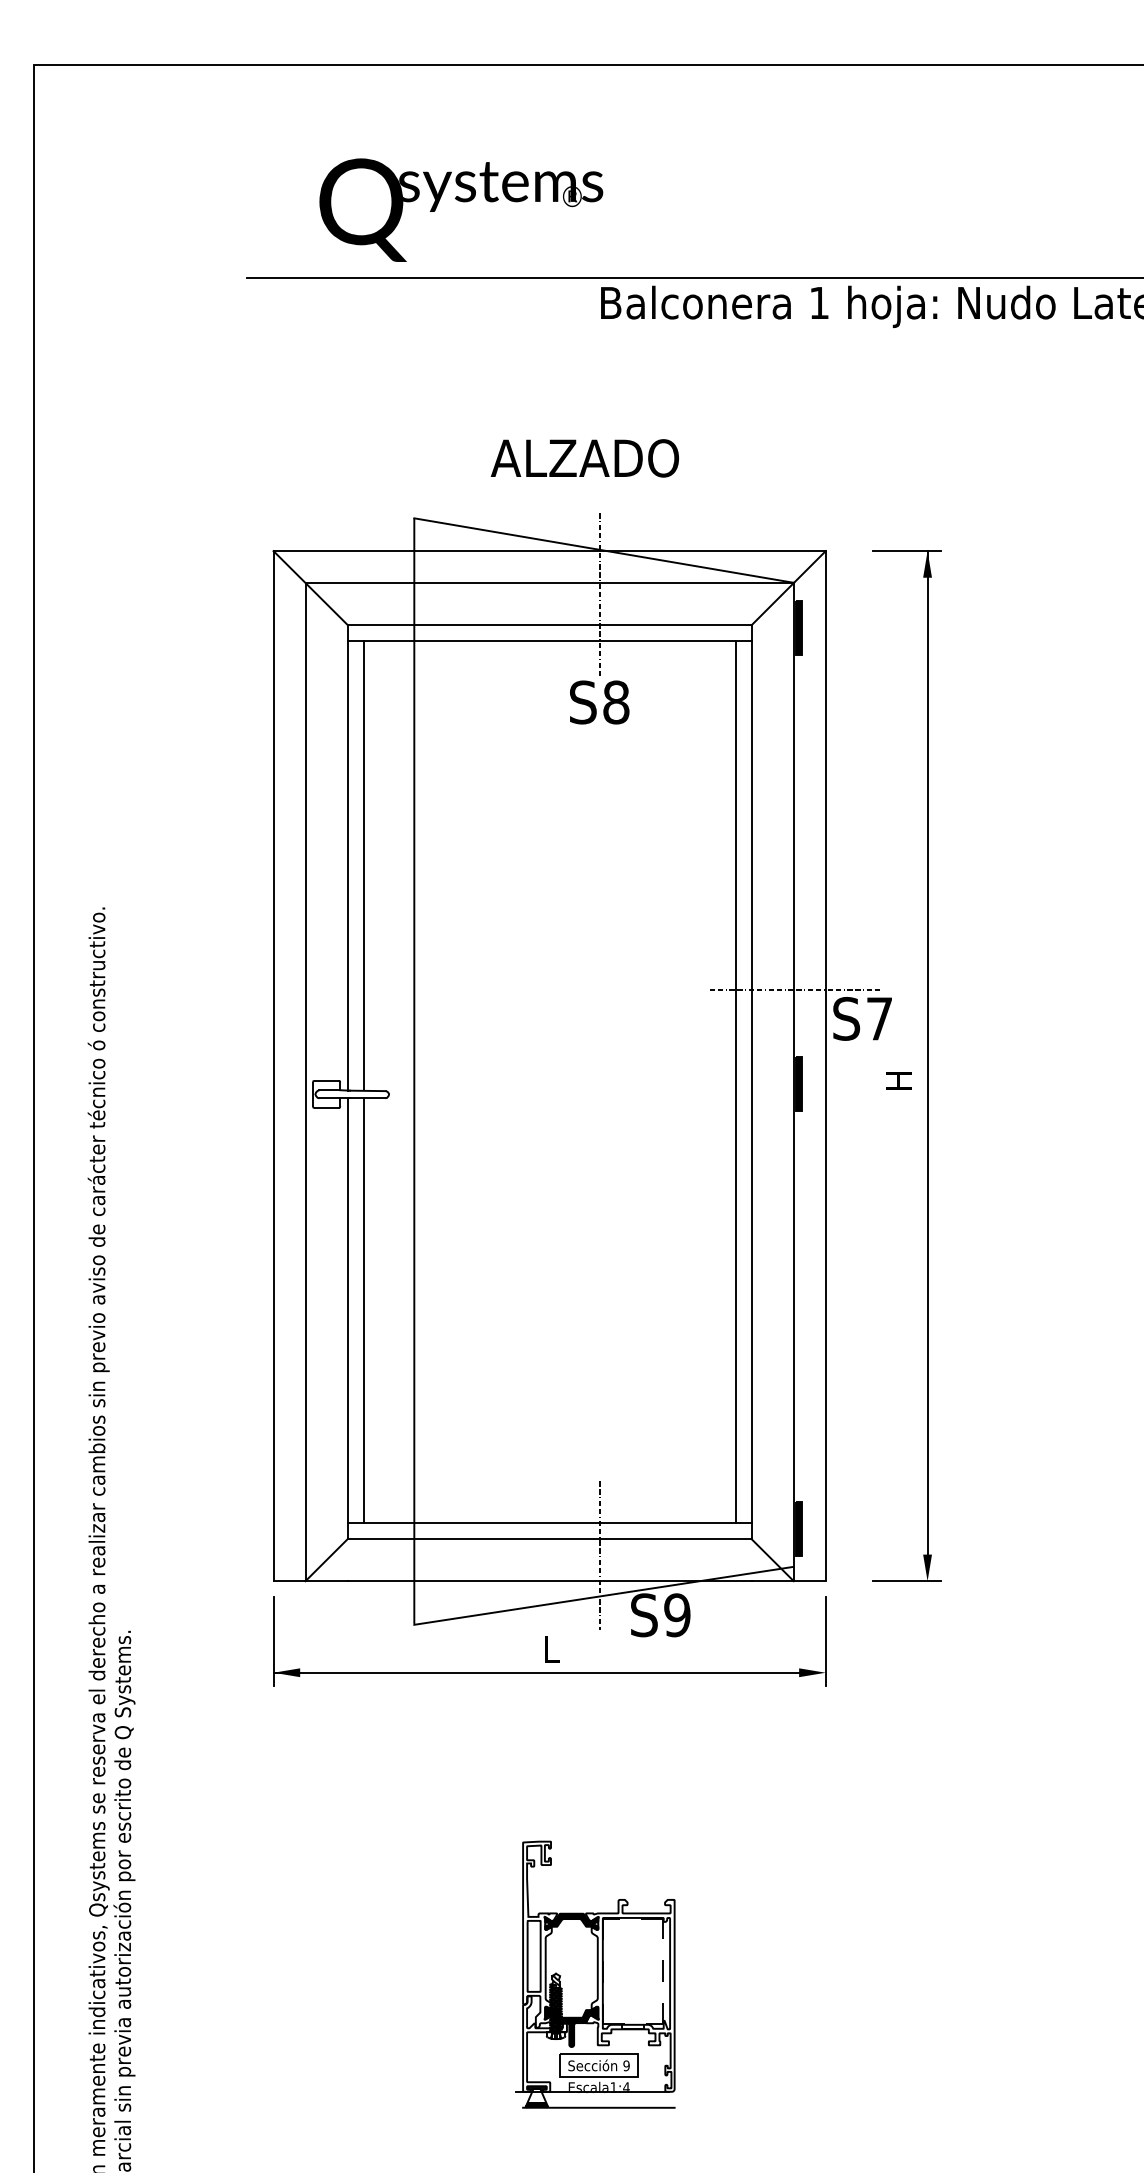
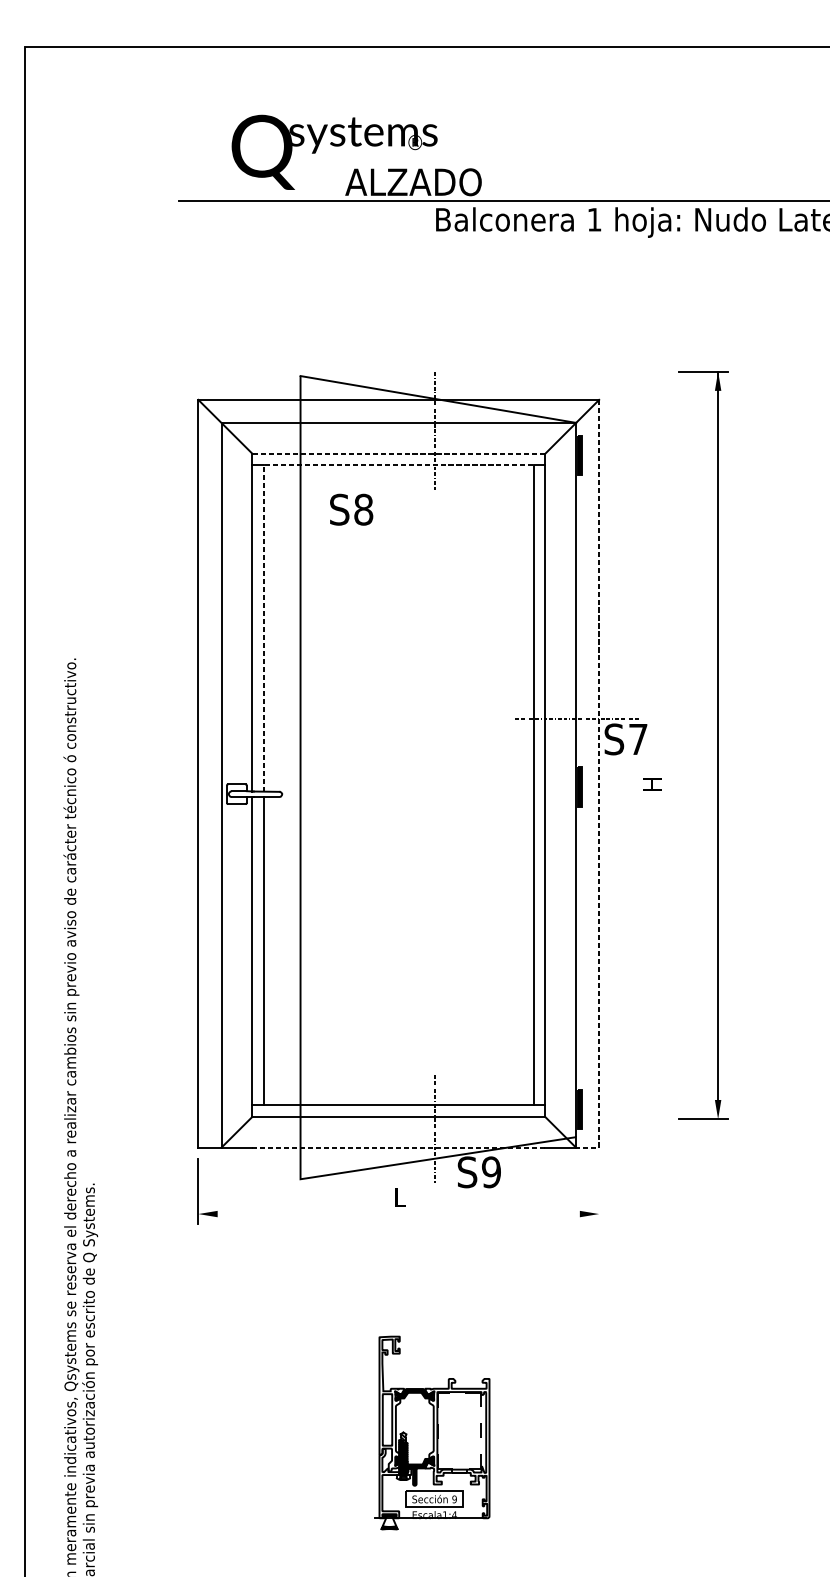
text: (584, 458) -> (413, 182), moved
line: (549, 625) -> (398, 453), solid -> dashed
line: (363, 679) -> (263, 493), solid -> dashed
text: (599, 702) -> (351, 509), moved
part: (927, 1065) -> (718, 744), moved
line: (825, 1082) -> (599, 785), solid -> dashed
line: (549, 1581) -> (398, 1147), solid -> dashed
line: (825, 1641) -> (599, 1191), removed
line: (536, 1672) -> (389, 1213), removed
line: (598, 2107) -> (434, 1529), removed

